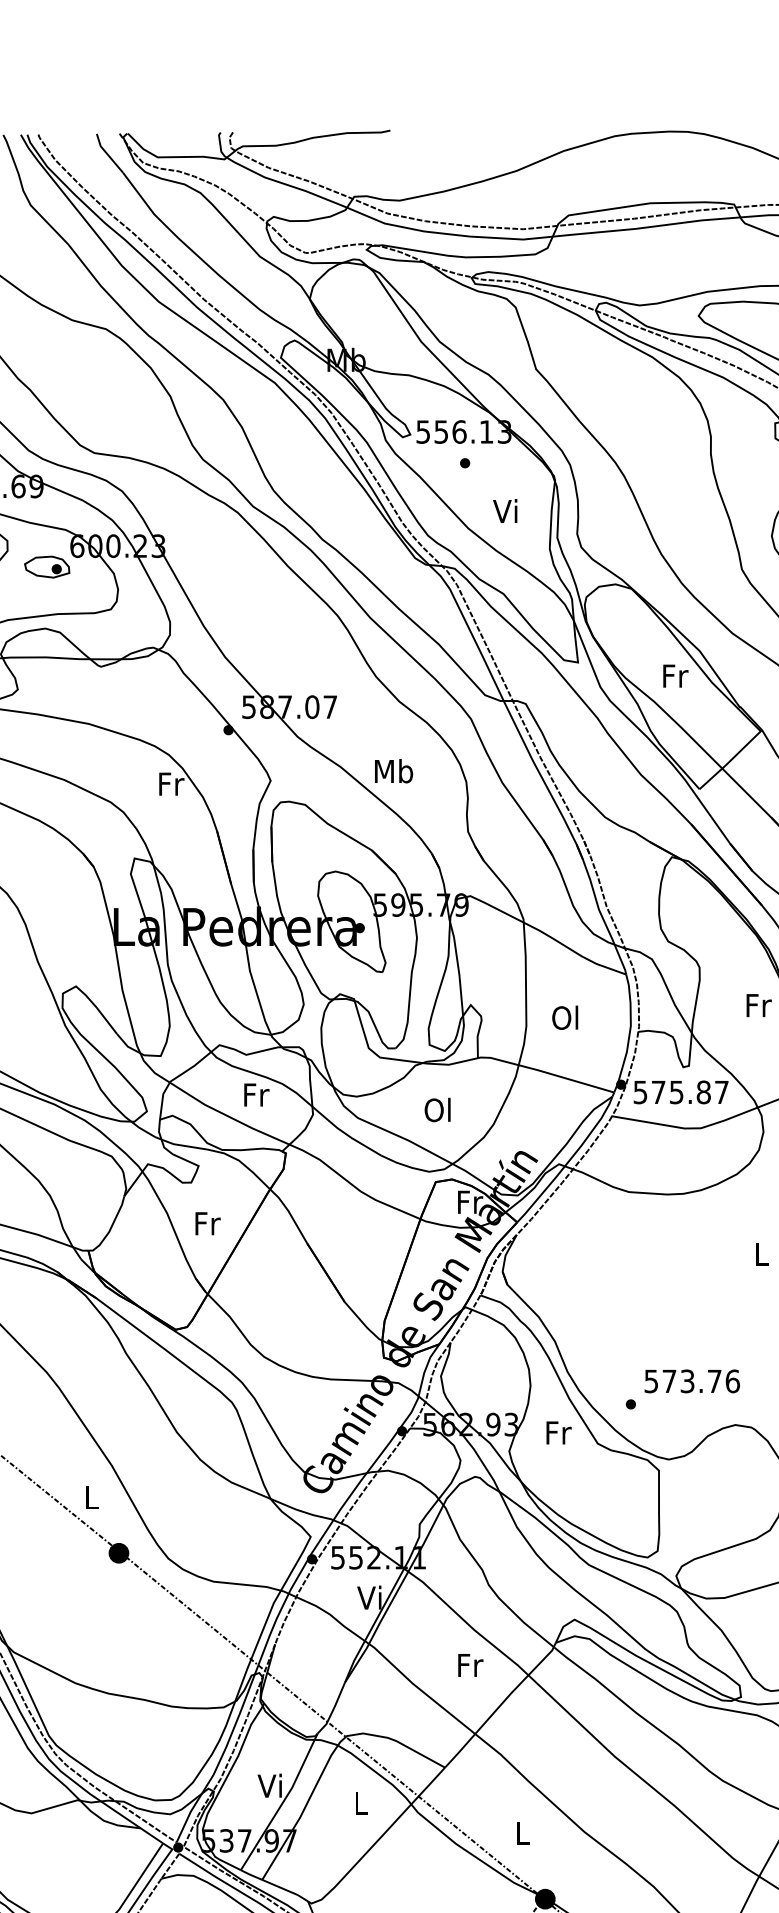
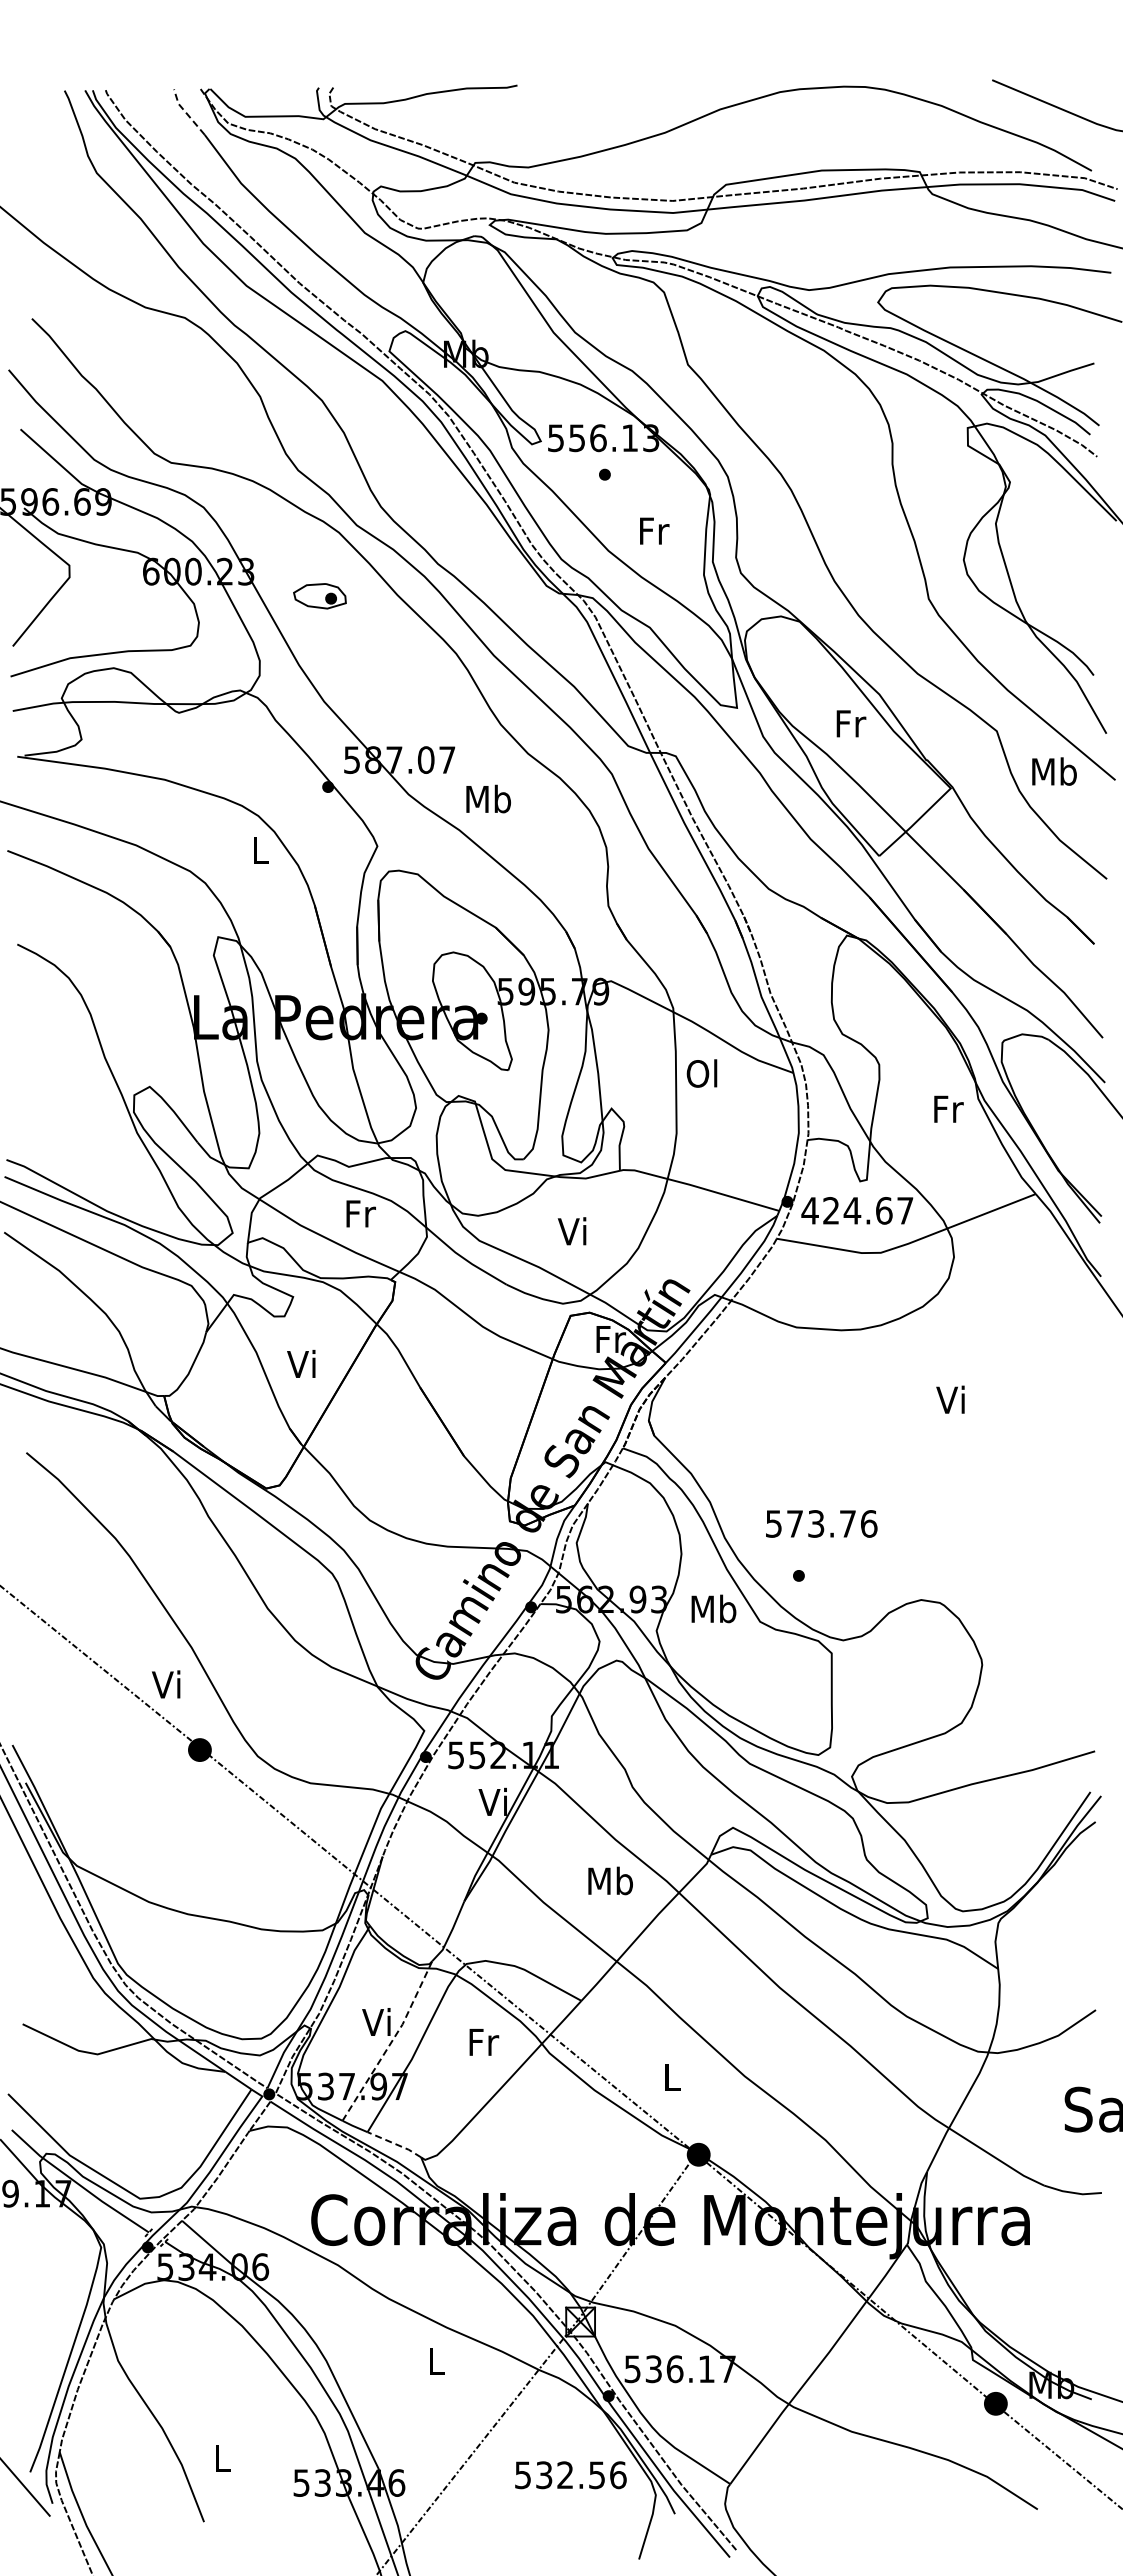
line: (107, 153) -> (186, 112), solid -> dashed
text: (506, 510) -> (653, 530), Vi -> Fr
part: (46, 567) -> (319, 596), moved
text: (393, 770) -> (488, 798), moved
text: (171, 783) -> (261, 849), Fr -> L
text: (564, 1017) -> (701, 1073), moved
text: (671, 1092) -> (846, 1210), 575.87 -> 424.67
text: (437, 1110) -> (572, 1231), Ol -> Vi
text: (206, 1222) -> (302, 1363), Fr -> Vi
text: (760, 1253) -> (950, 1399), L -> Vi
text: (692, 1381) -> (821, 1523), moved
text: (557, 1432) -> (713, 1608), Fr -> Mb
text: (89, 1497) -> (165, 1684), L -> Vi
text: (469, 1664) -> (610, 1880), Fr -> Mb
text: (362, 1802) -> (484, 2041), L -> Fr
line: (282, 1803) -> (391, 2042), solid -> dashed
line: (286, 1889) -> (395, 2143), solid -> dashed

